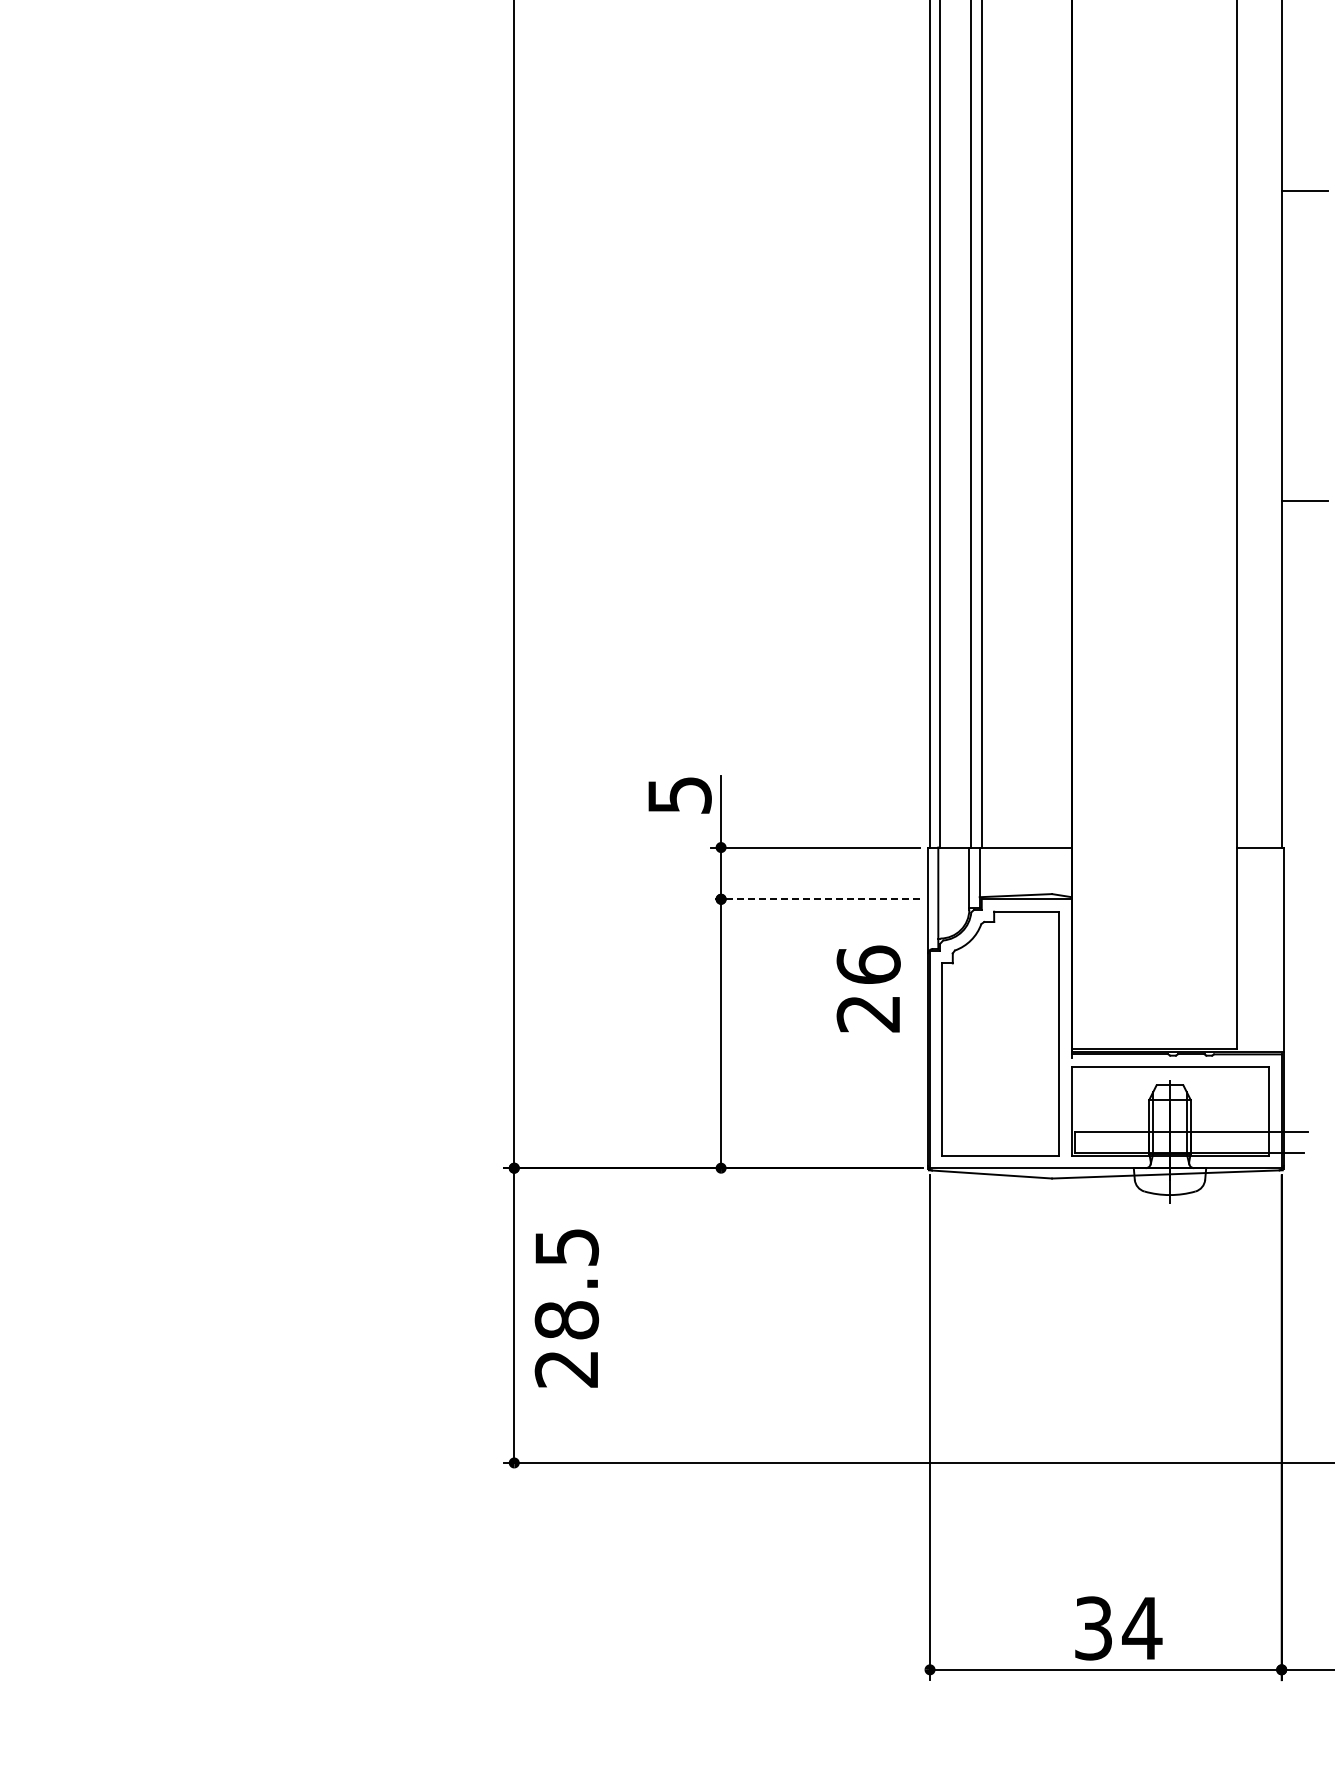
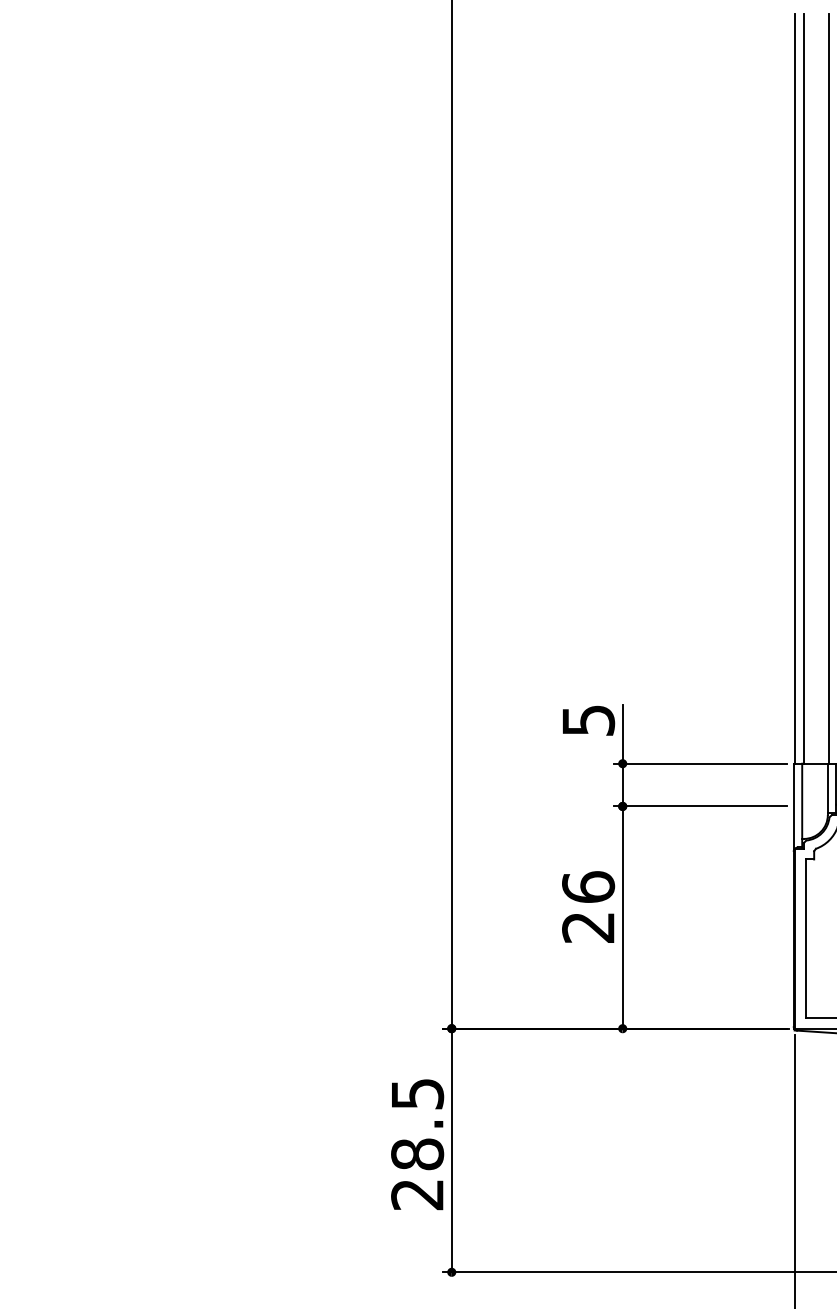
line: (814, 899) -> (699, 806), dashed -> solid
text: (868, 988) -> (588, 906), moved
text: (566, 1308) -> (417, 1144), moved

